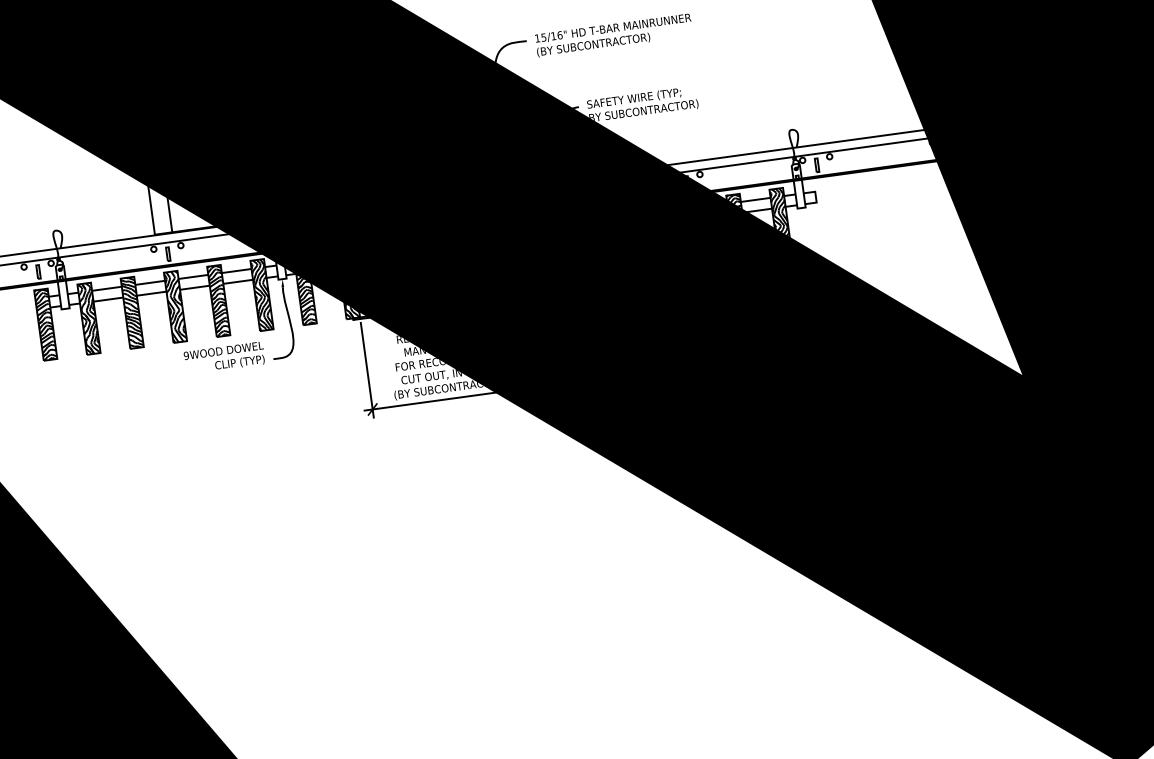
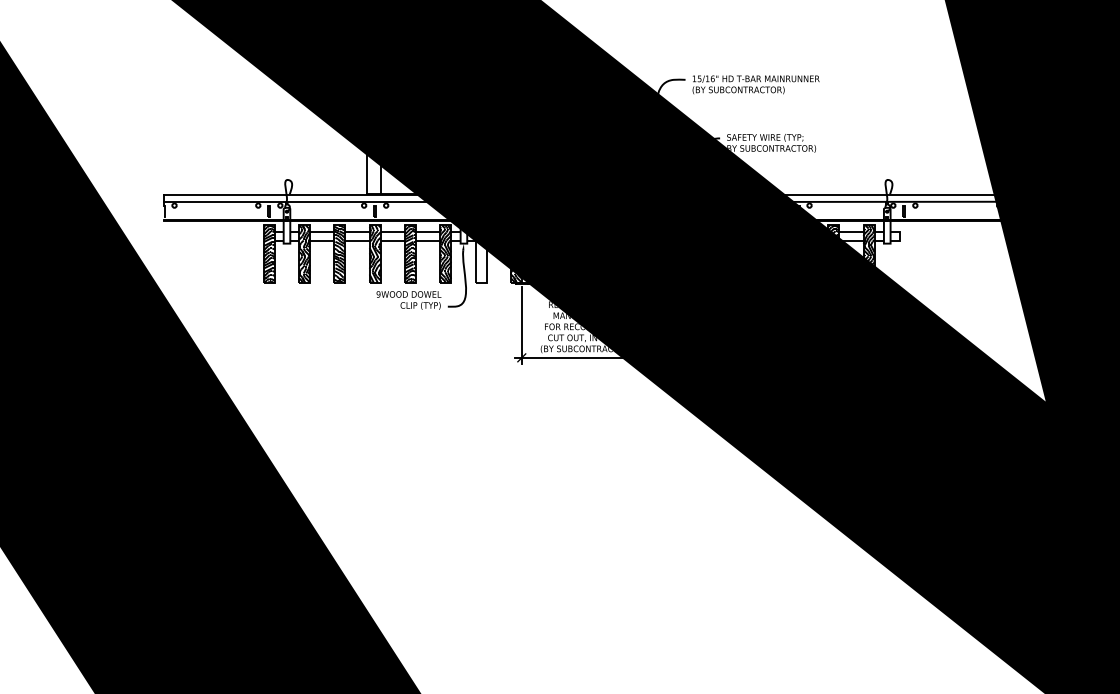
hatch: (304, 288) -> (480, 253), removed

